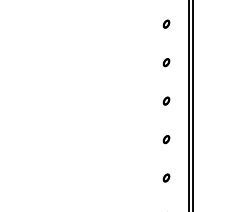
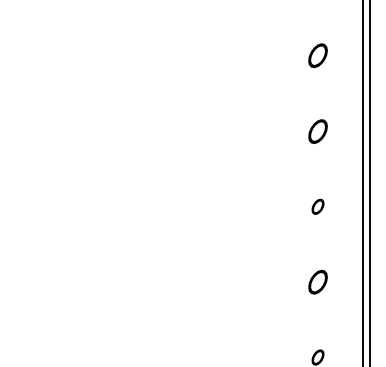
part: (166, 62) -> (317, 55), size x1.6
part: (166, 100) -> (317, 130), size x1.6
part: (166, 177) -> (317, 281), size x1.6

